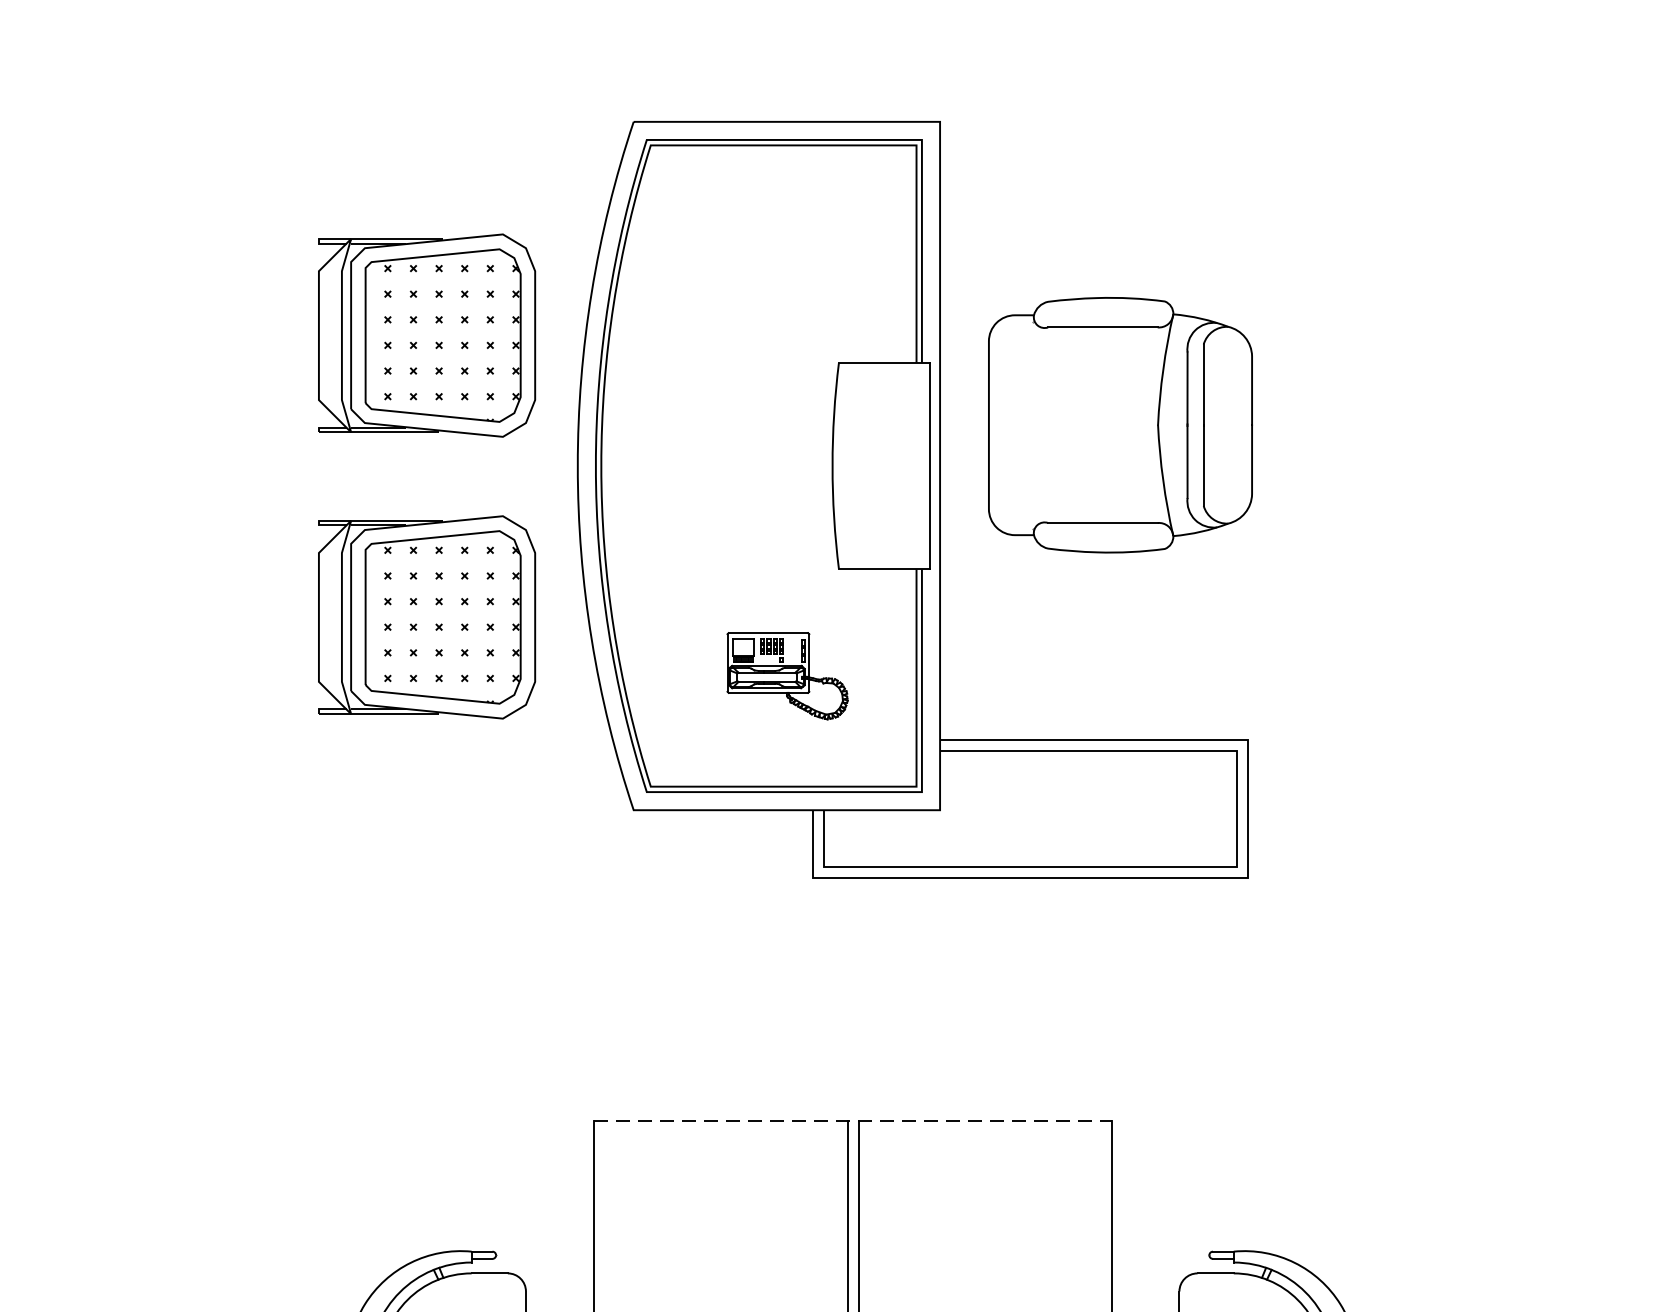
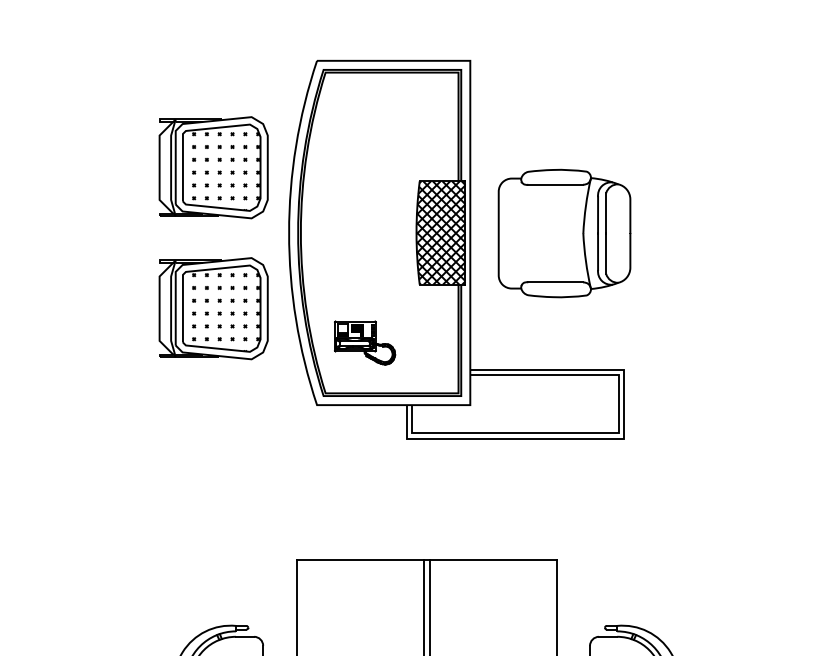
part: (1120, 425) -> (564, 233), moved
hatch: (880, 465) -> (440, 232), added
part: (788, 674) -> (365, 342), moved
line: (852, 1120) -> (426, 560), dashed -> solid

